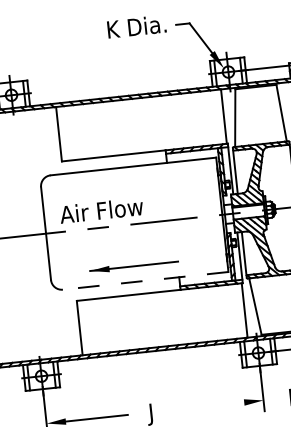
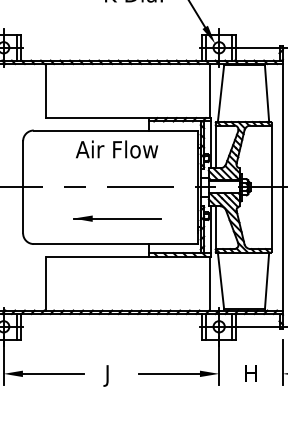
text: (102, 210) -> (117, 149), moved
part: (134, 266) -> (117, 218), moved
line: (145, 281) -> (115, 244), dashed -> solid
line: (212, 405) -> (168, 373), added

